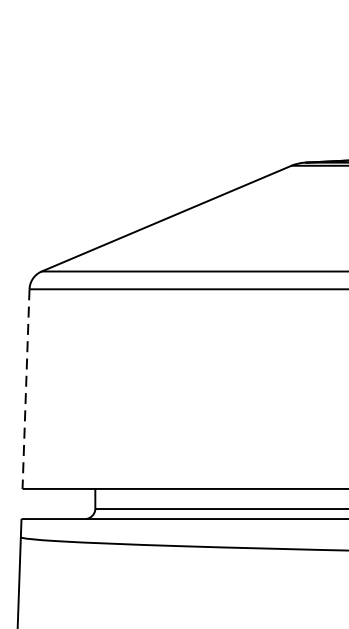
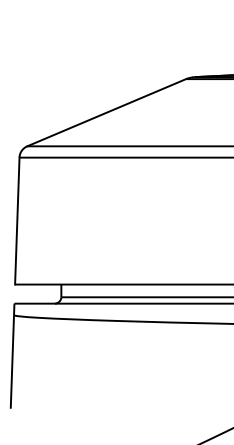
line: (26, 389) -> (17, 221), dashed -> solid

